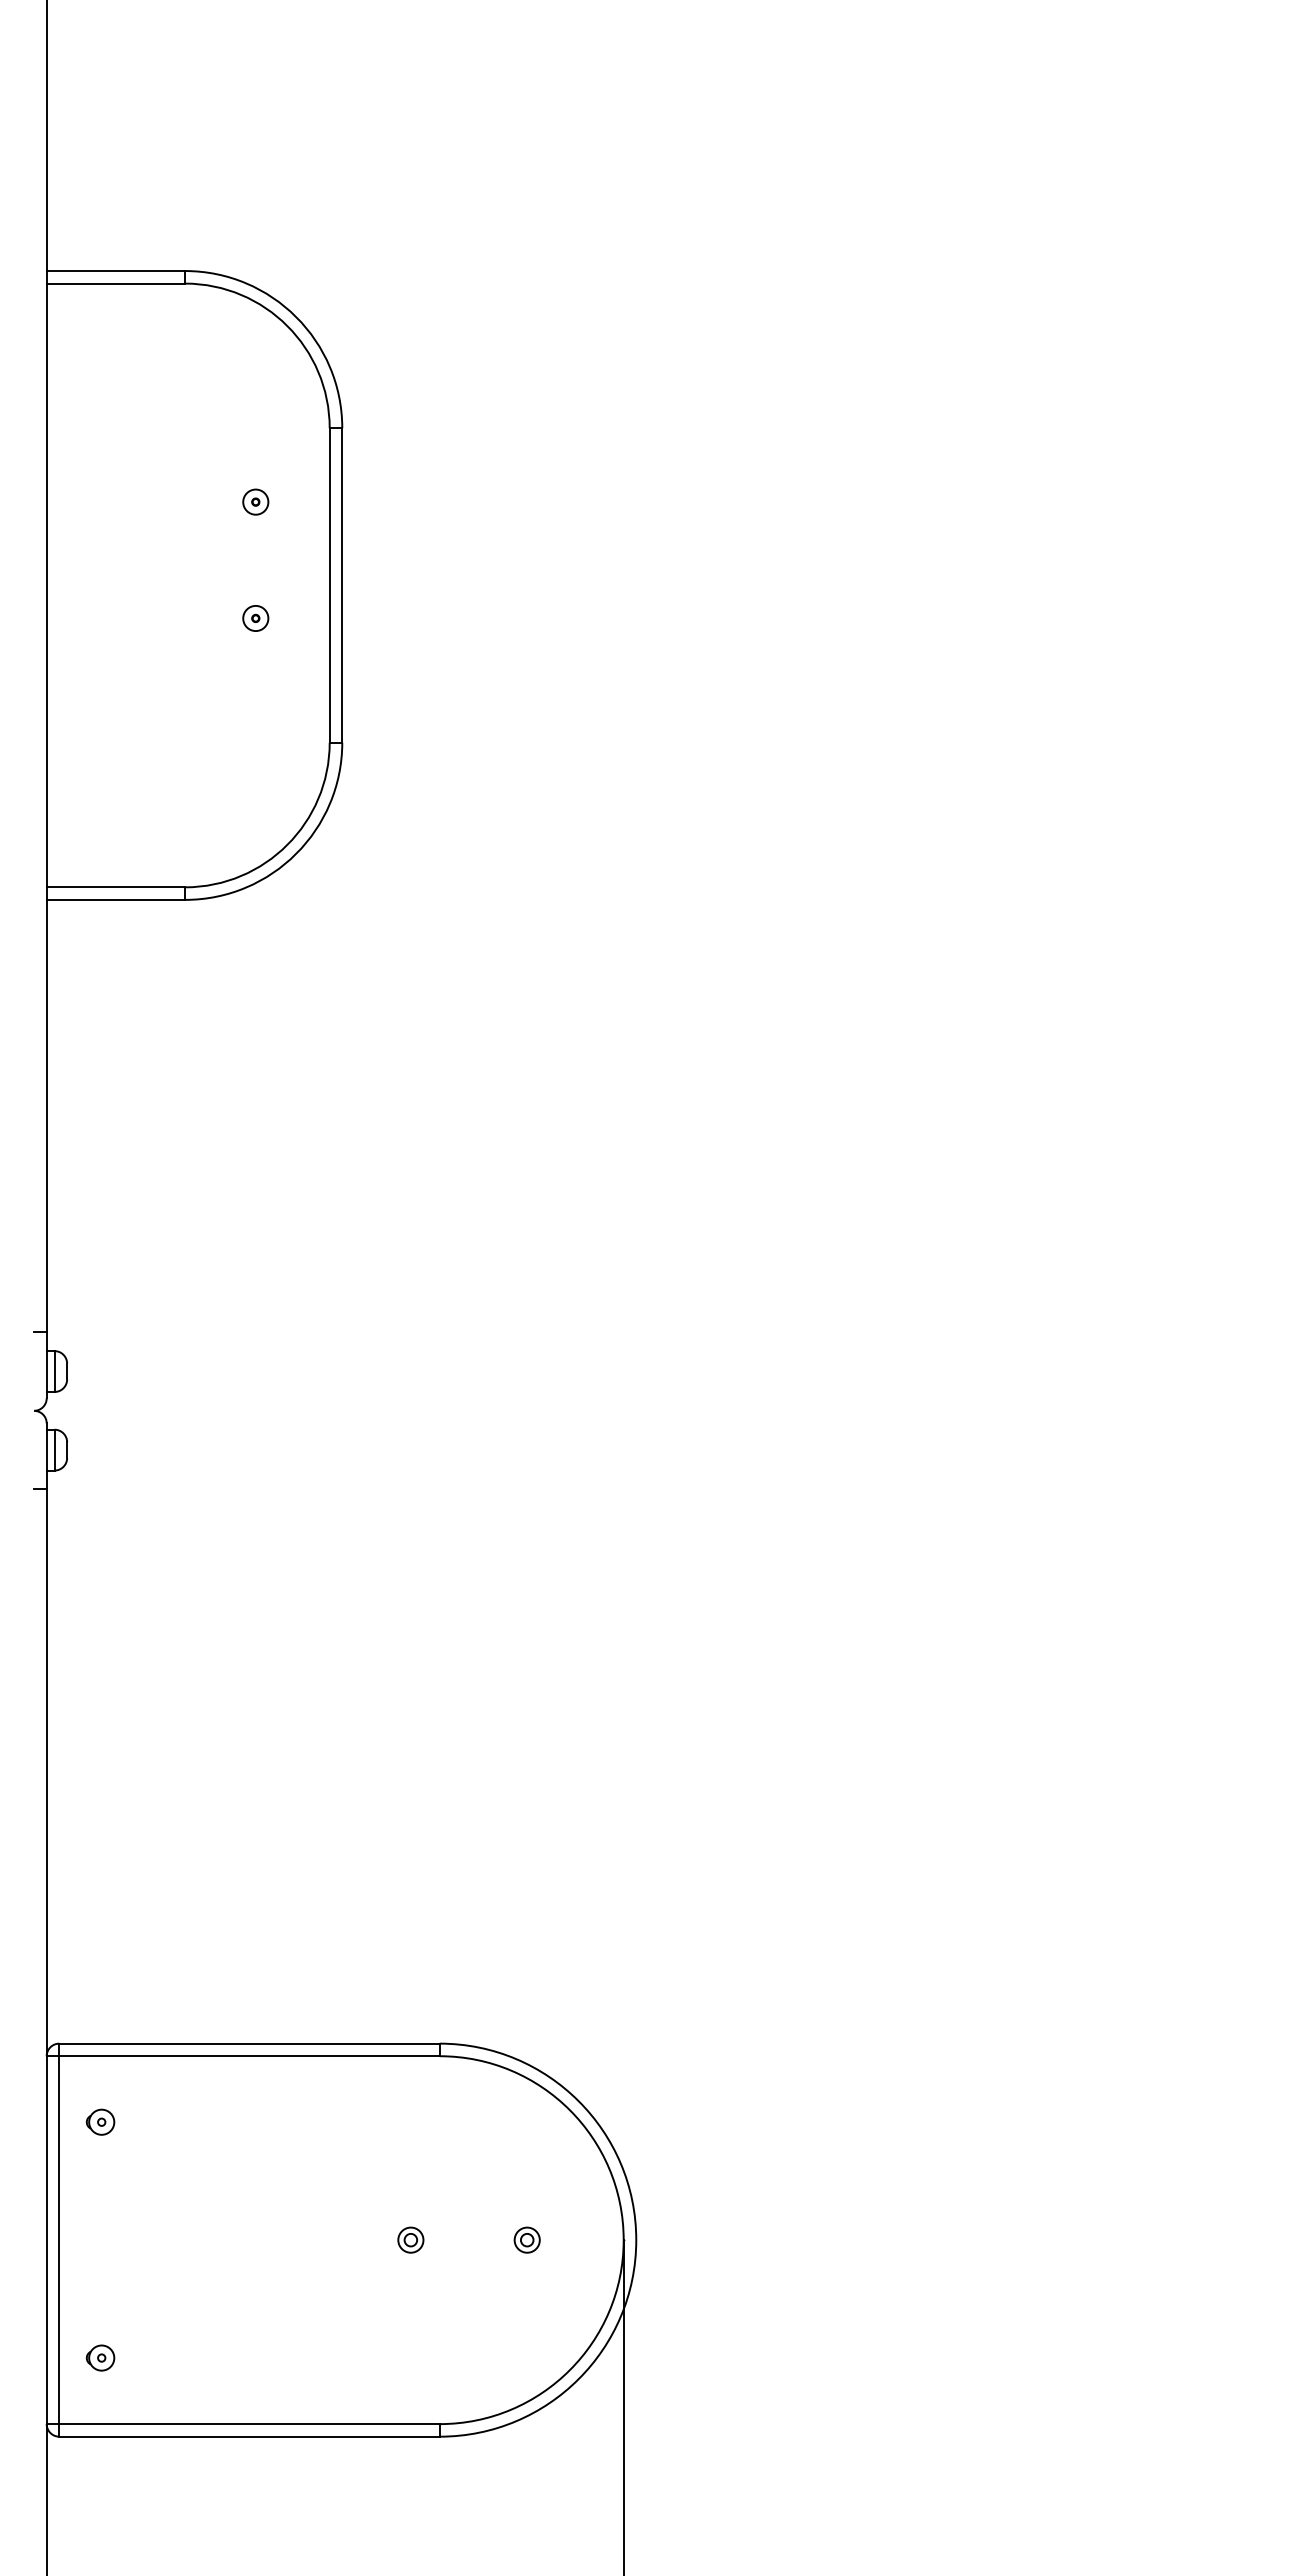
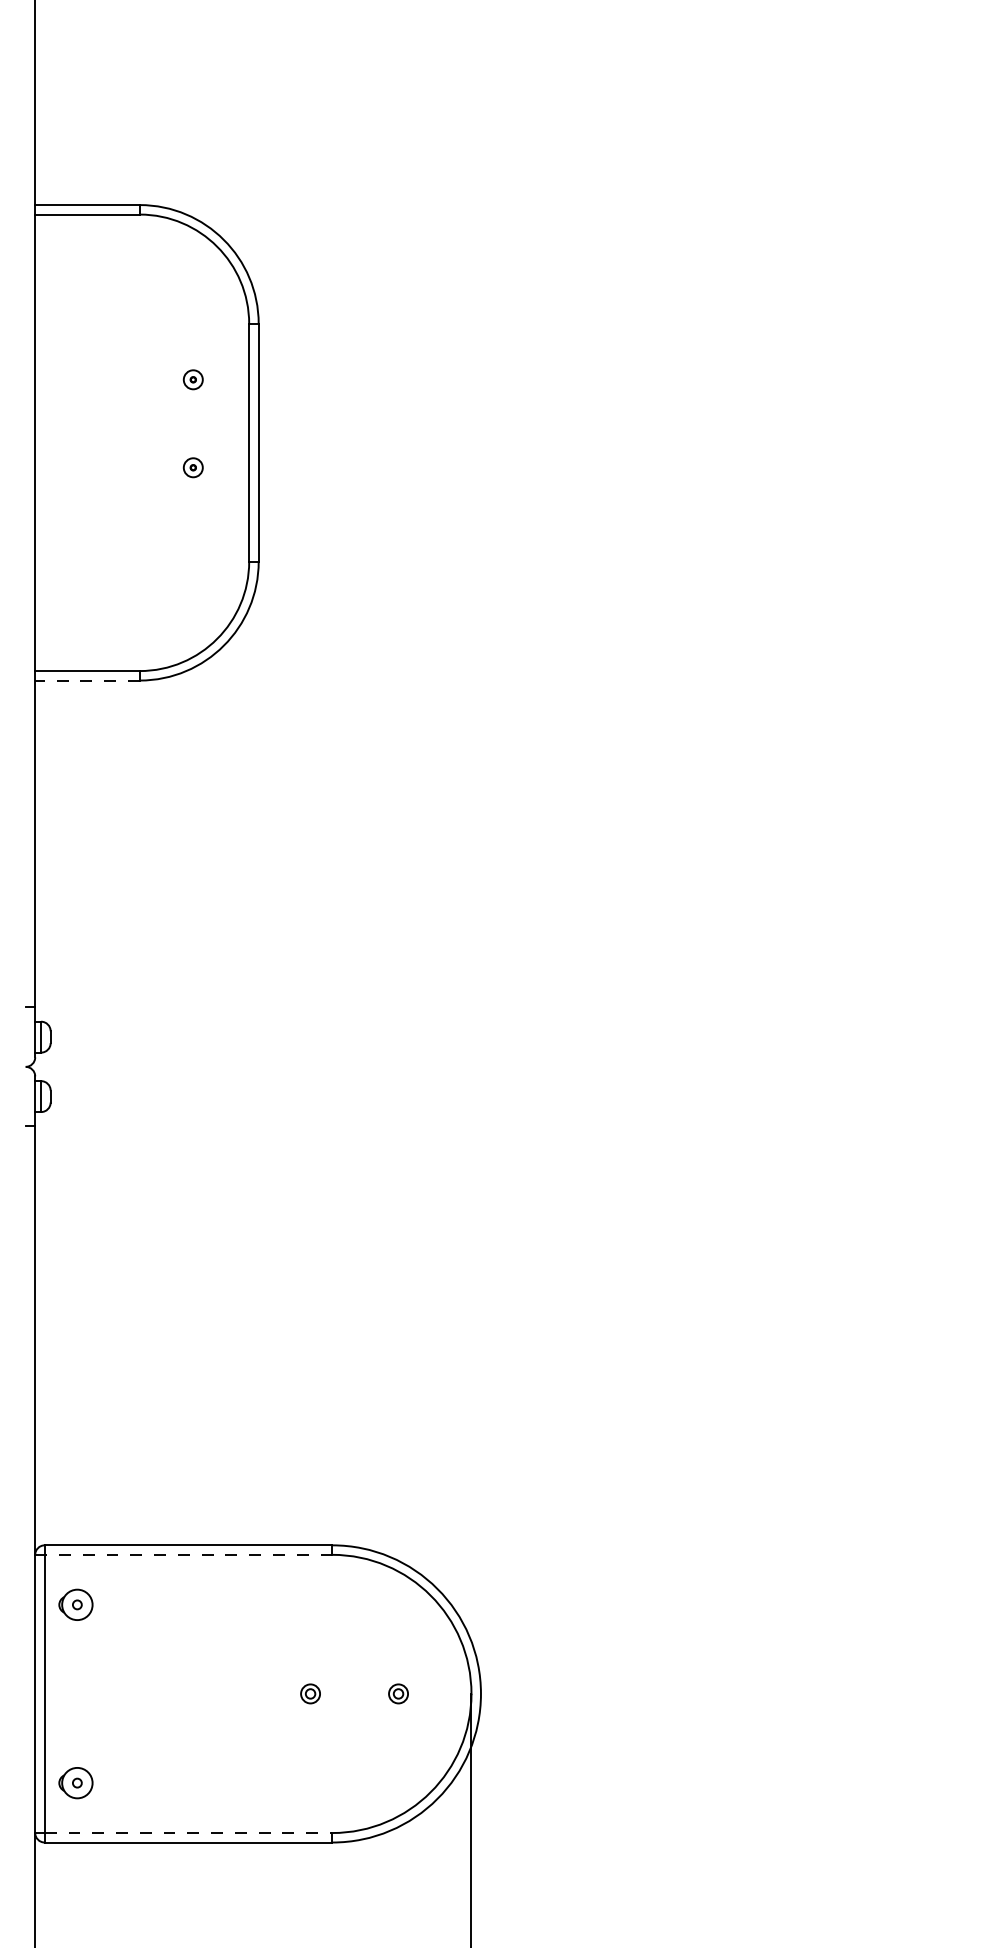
line: (115, 899) -> (87, 680), solid -> dashed
line: (249, 2056) -> (188, 1555), solid -> dashed
part: (100, 2121) -> (75, 1604), size x1.6
part: (100, 2357) -> (75, 1782), size x1.6
line: (250, 2424) -> (189, 1833), solid -> dashed

